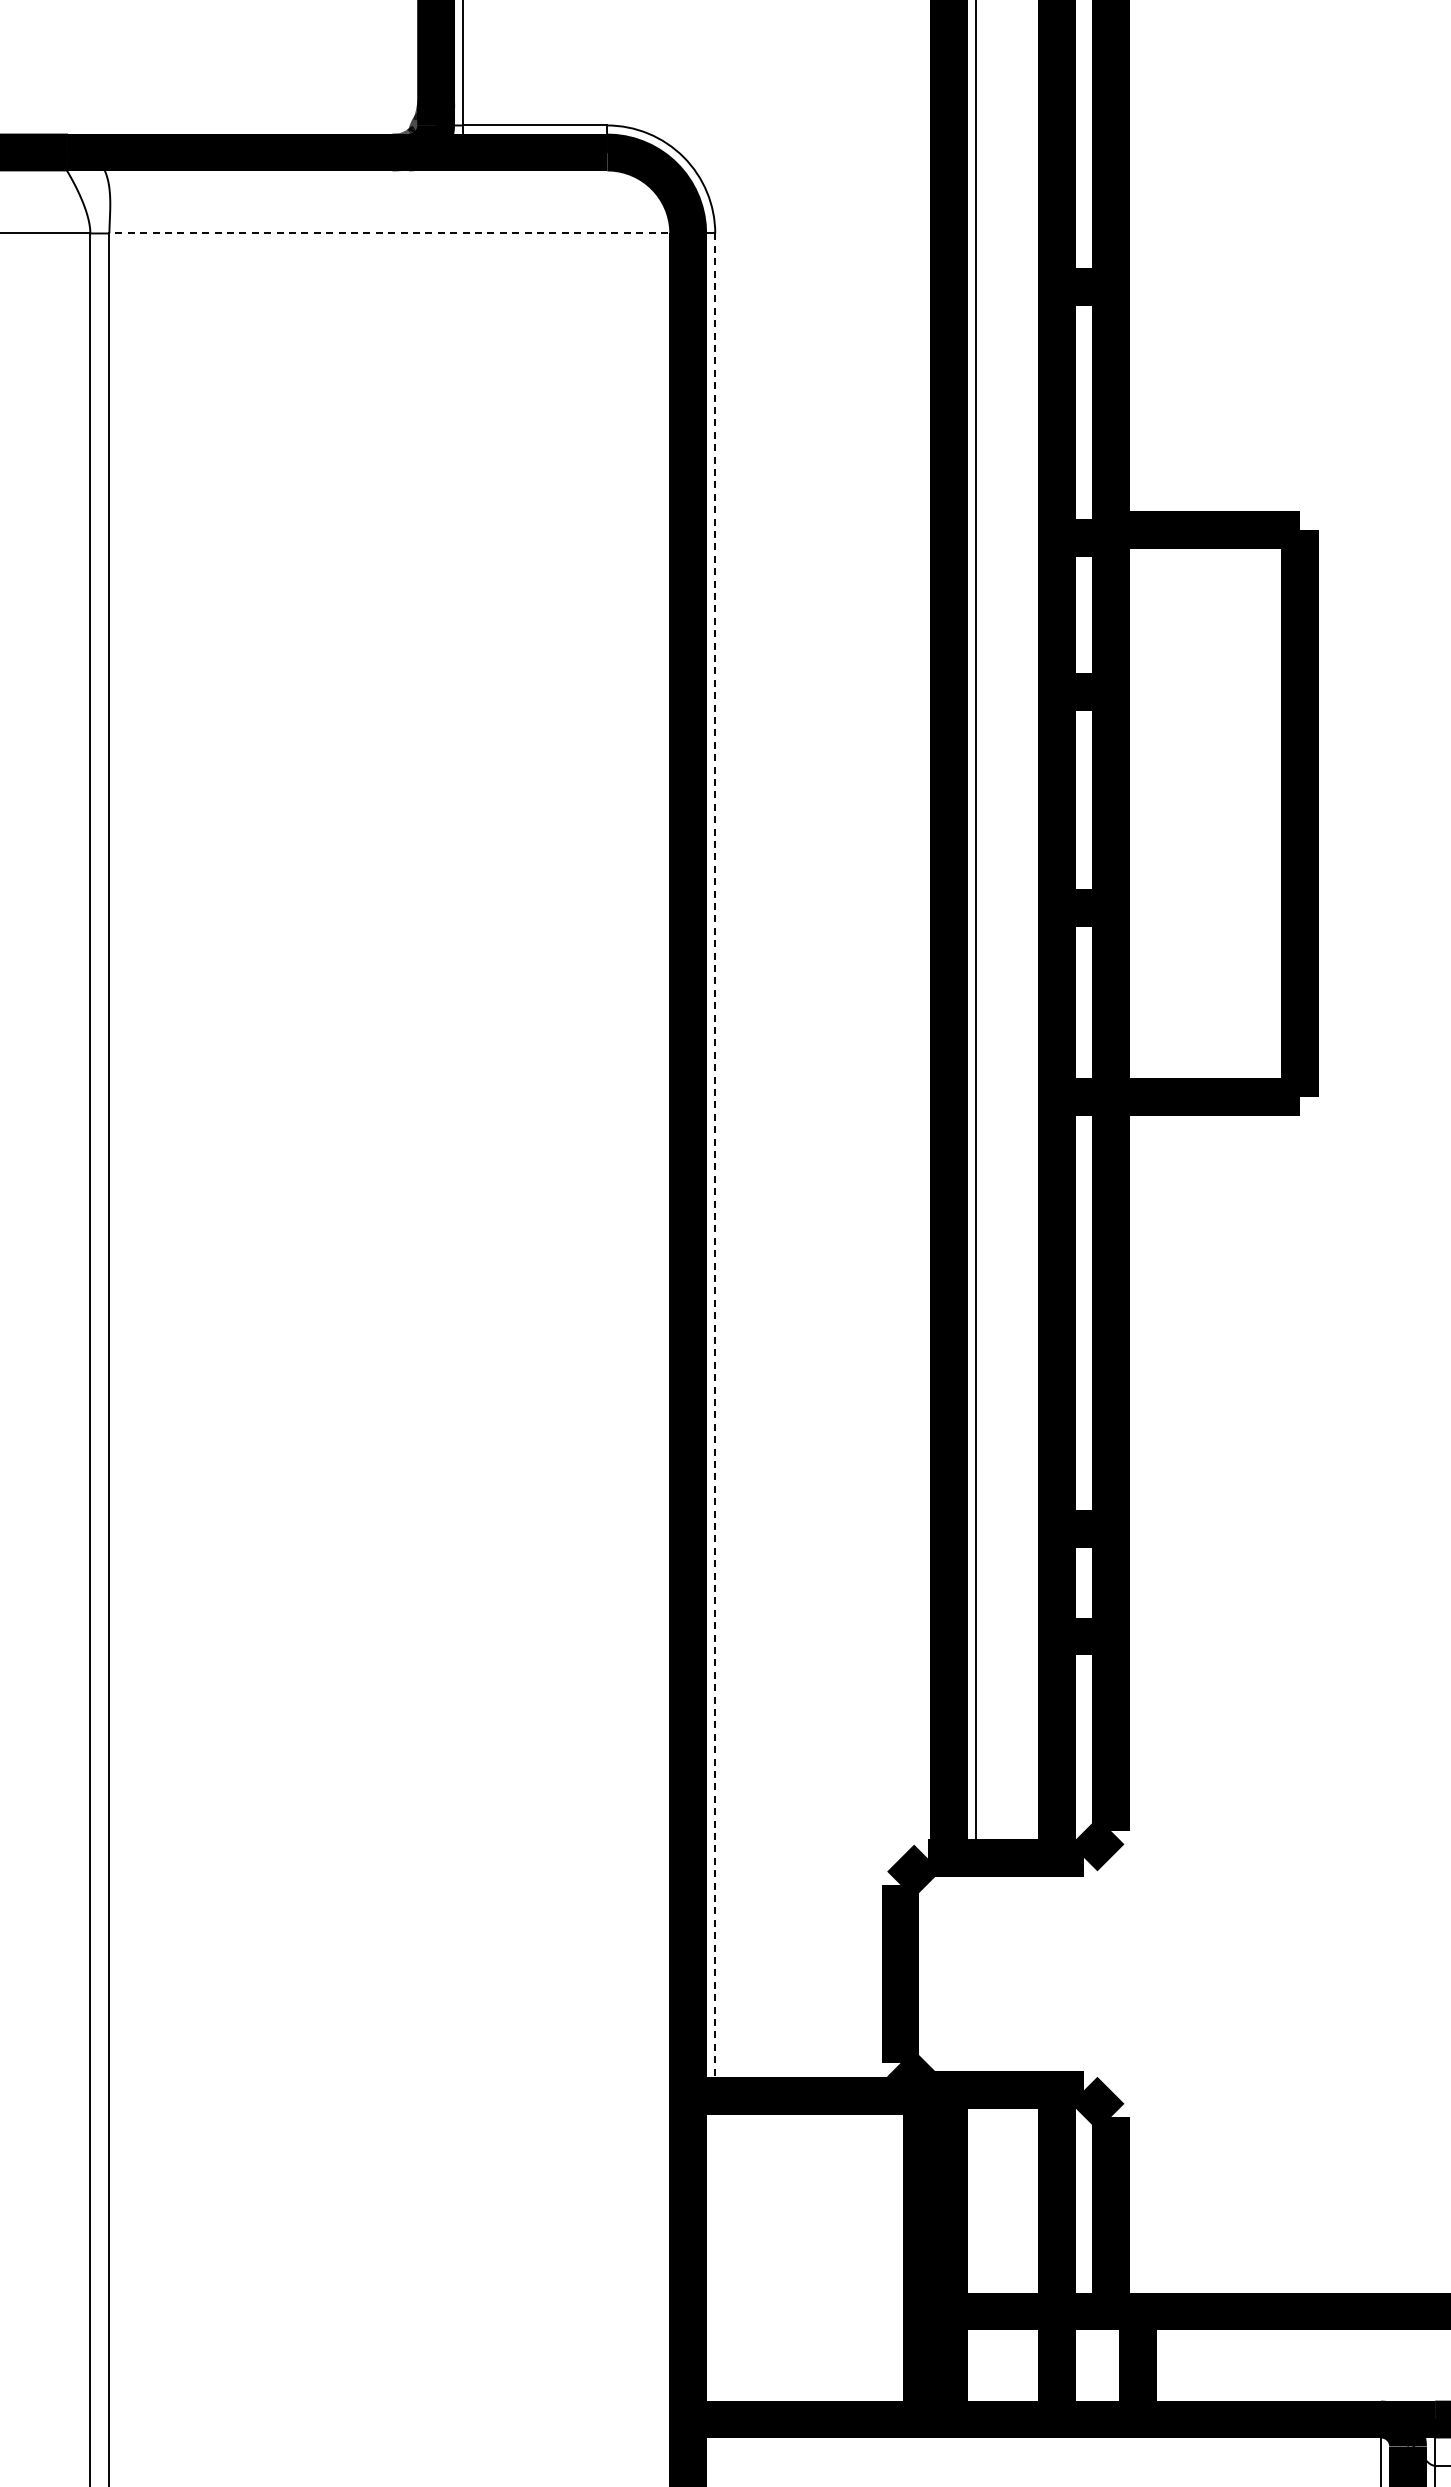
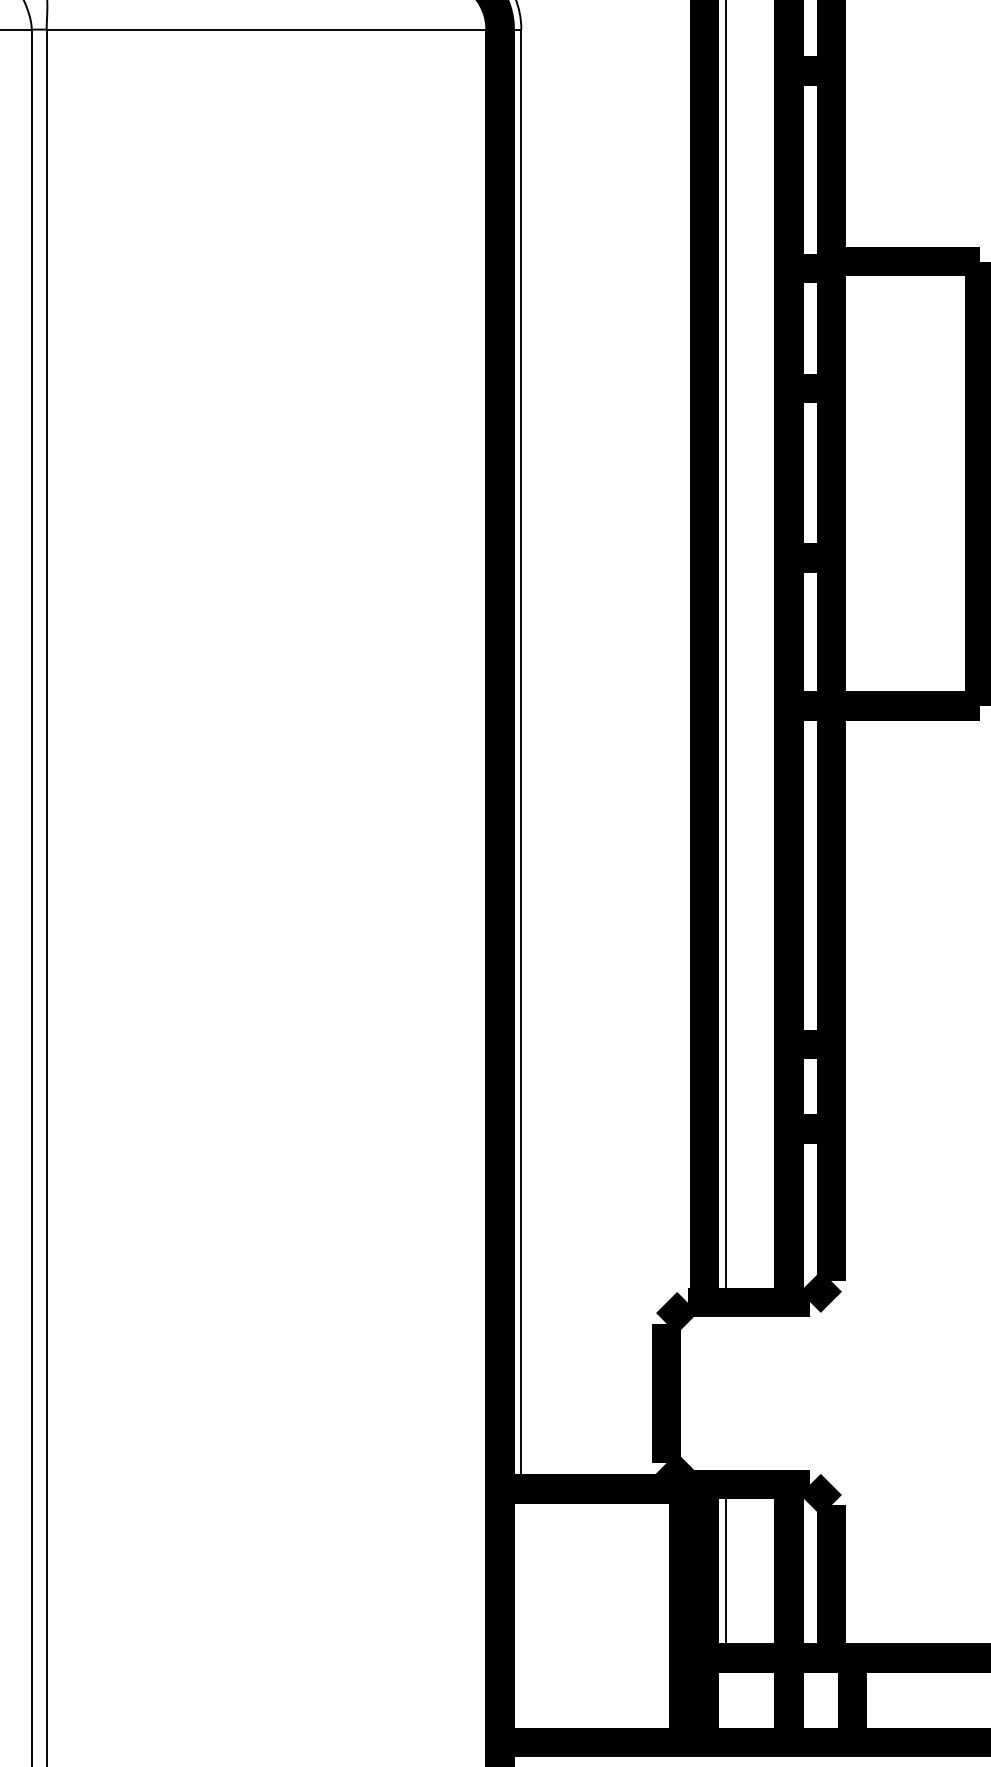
line: (394, 233) -> (270, 29), dashed -> solid
line: (715, 1165) -> (521, 759), dashed -> solid
line: (976, 2200) -> (726, 1570), added

